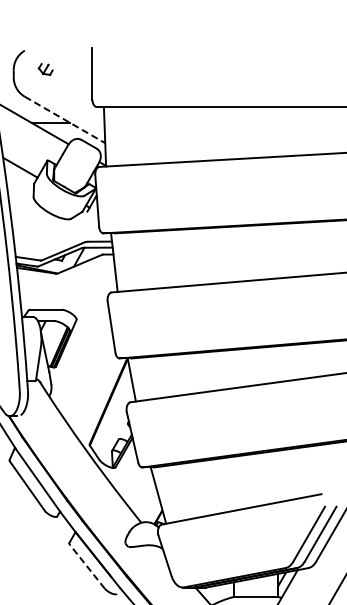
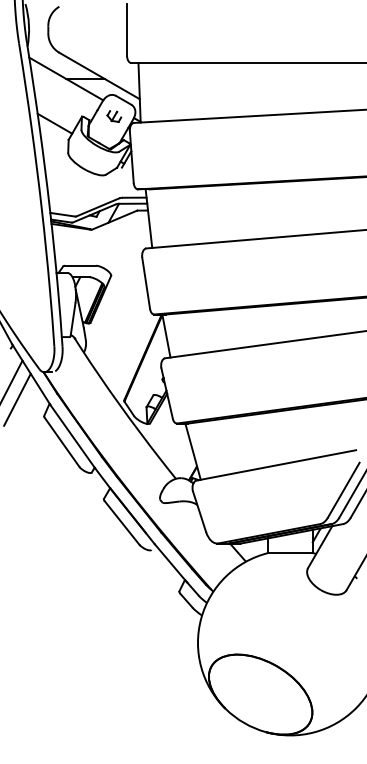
part: (45, 69) -> (114, 116), moved
line: (65, 120) -> (100, 76), dashed -> solid
line: (87, 566) -> (122, 522), dashed -> solid

